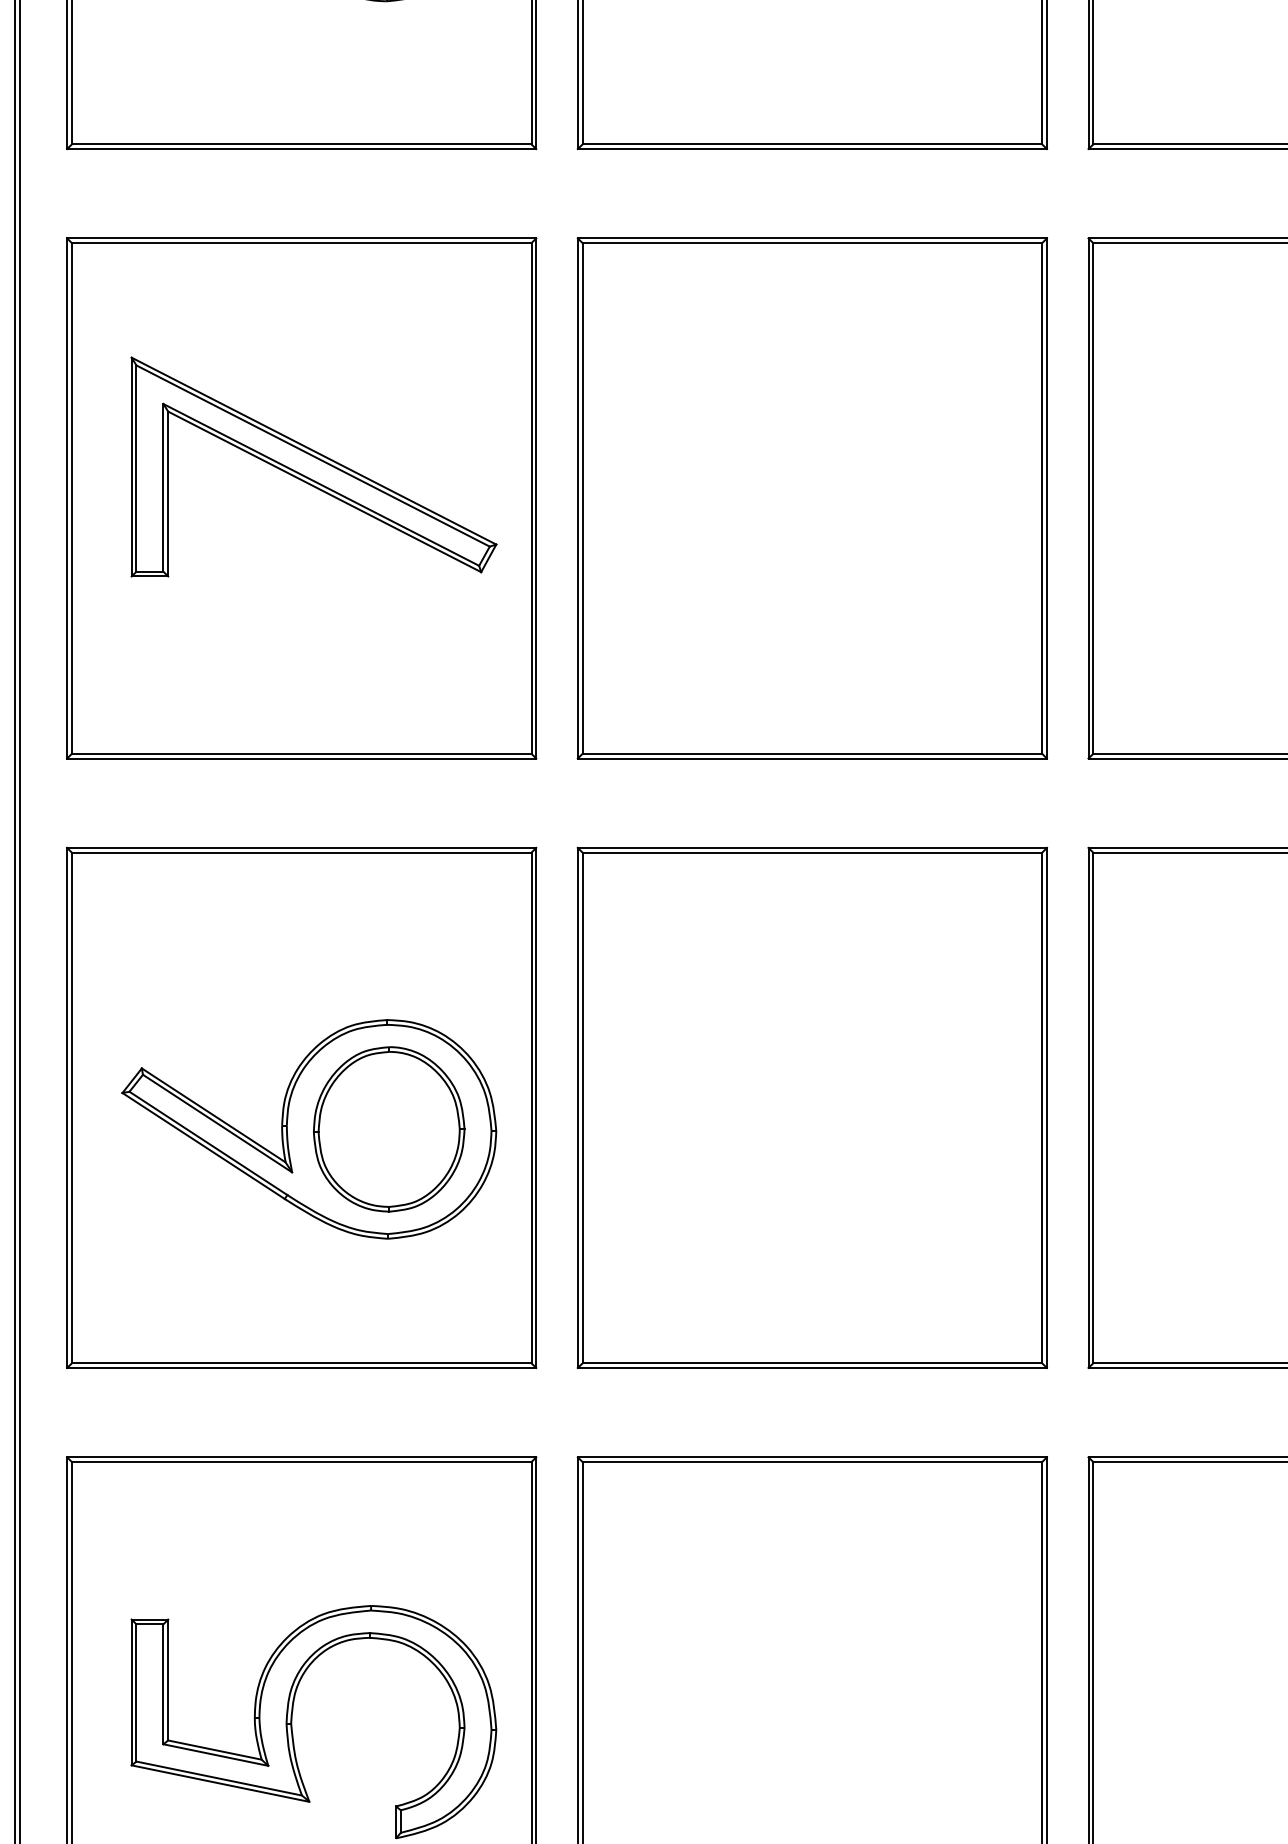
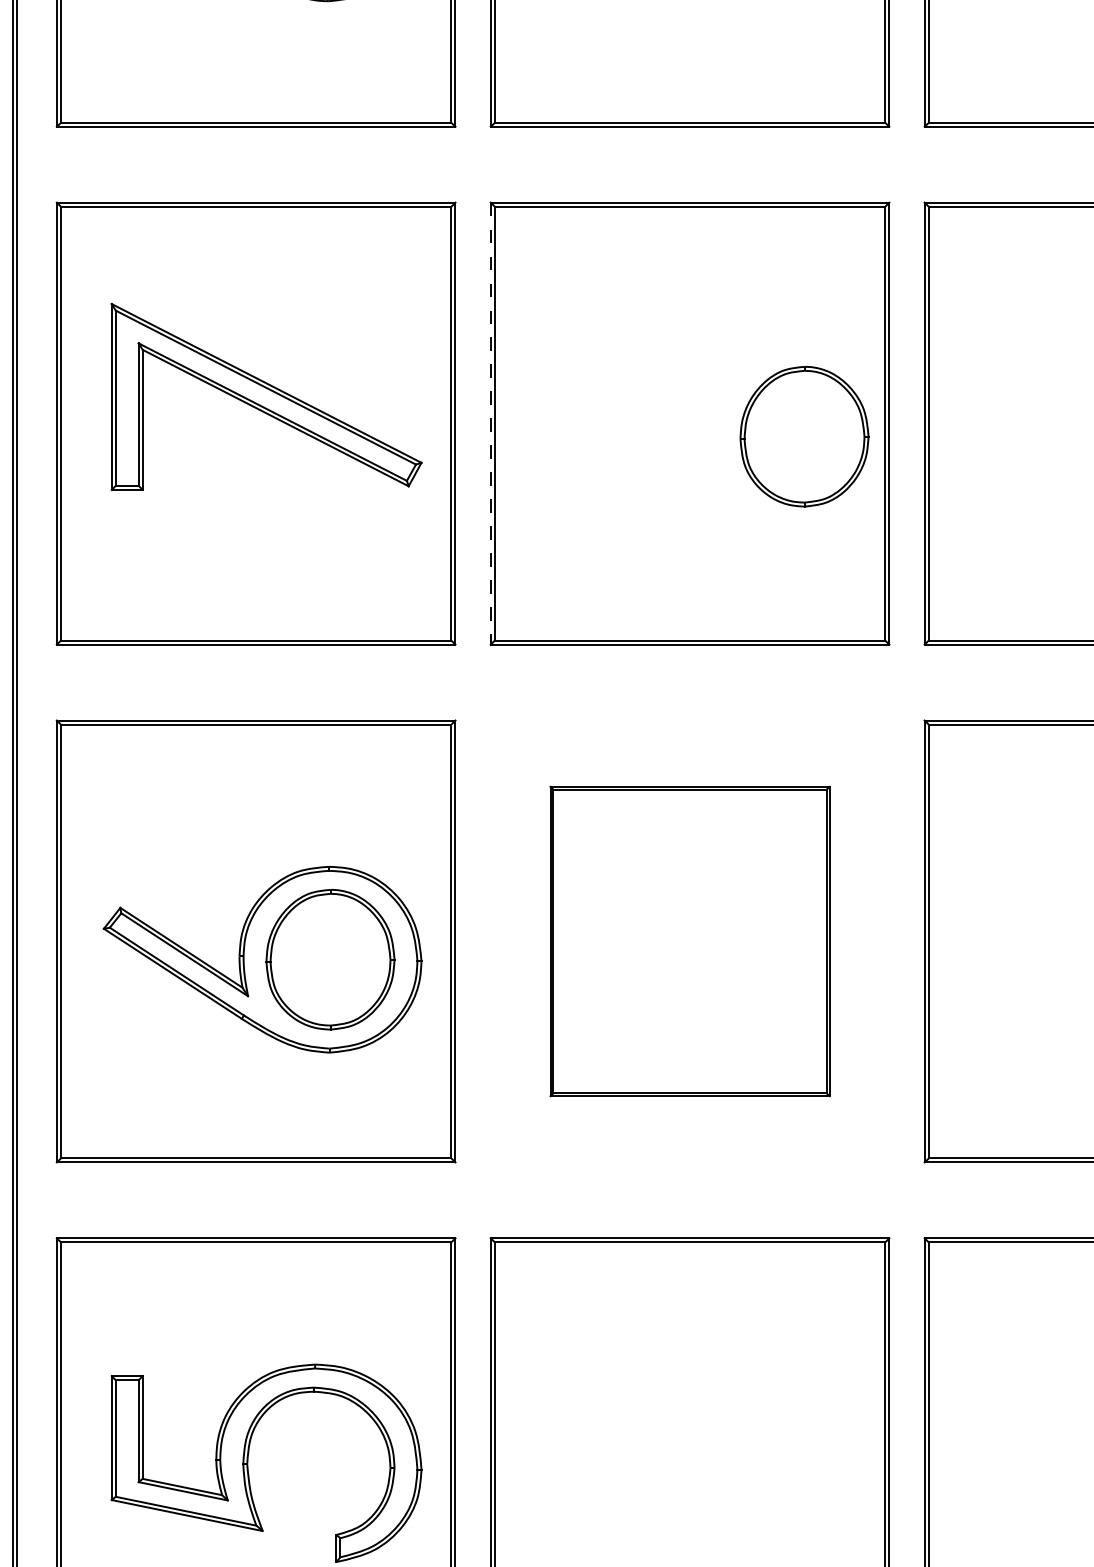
line: (577, 498) -> (490, 423), solid -> dashed
part: (947, 513) -> (804, 436), added
part: (811, 1107) -> (689, 941), size x0.7

